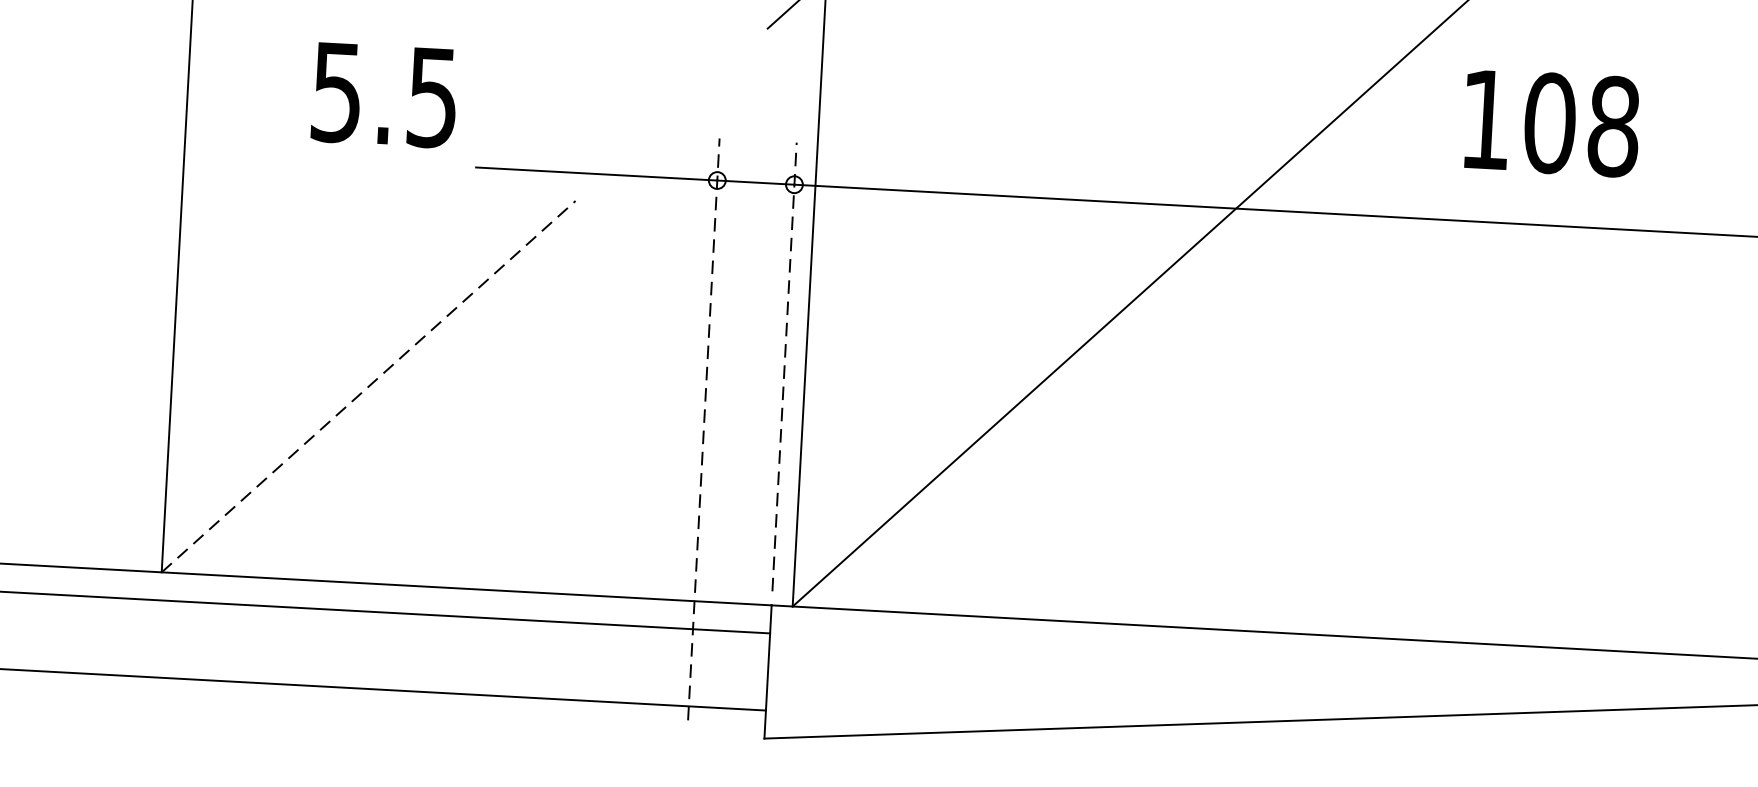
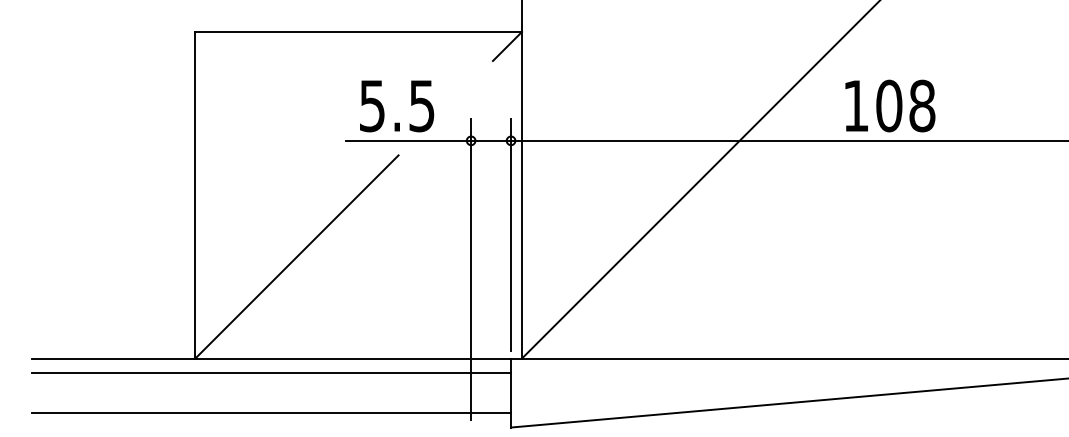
text: (385, 95) -> (397, 106), moved
text: (1552, 122) -> (890, 105), moved
line: (785, 365) -> (511, 234), dashed -> solid
line: (367, 385) -> (296, 256), dashed -> solid
line: (704, 429) -> (471, 269), dashed -> solid

